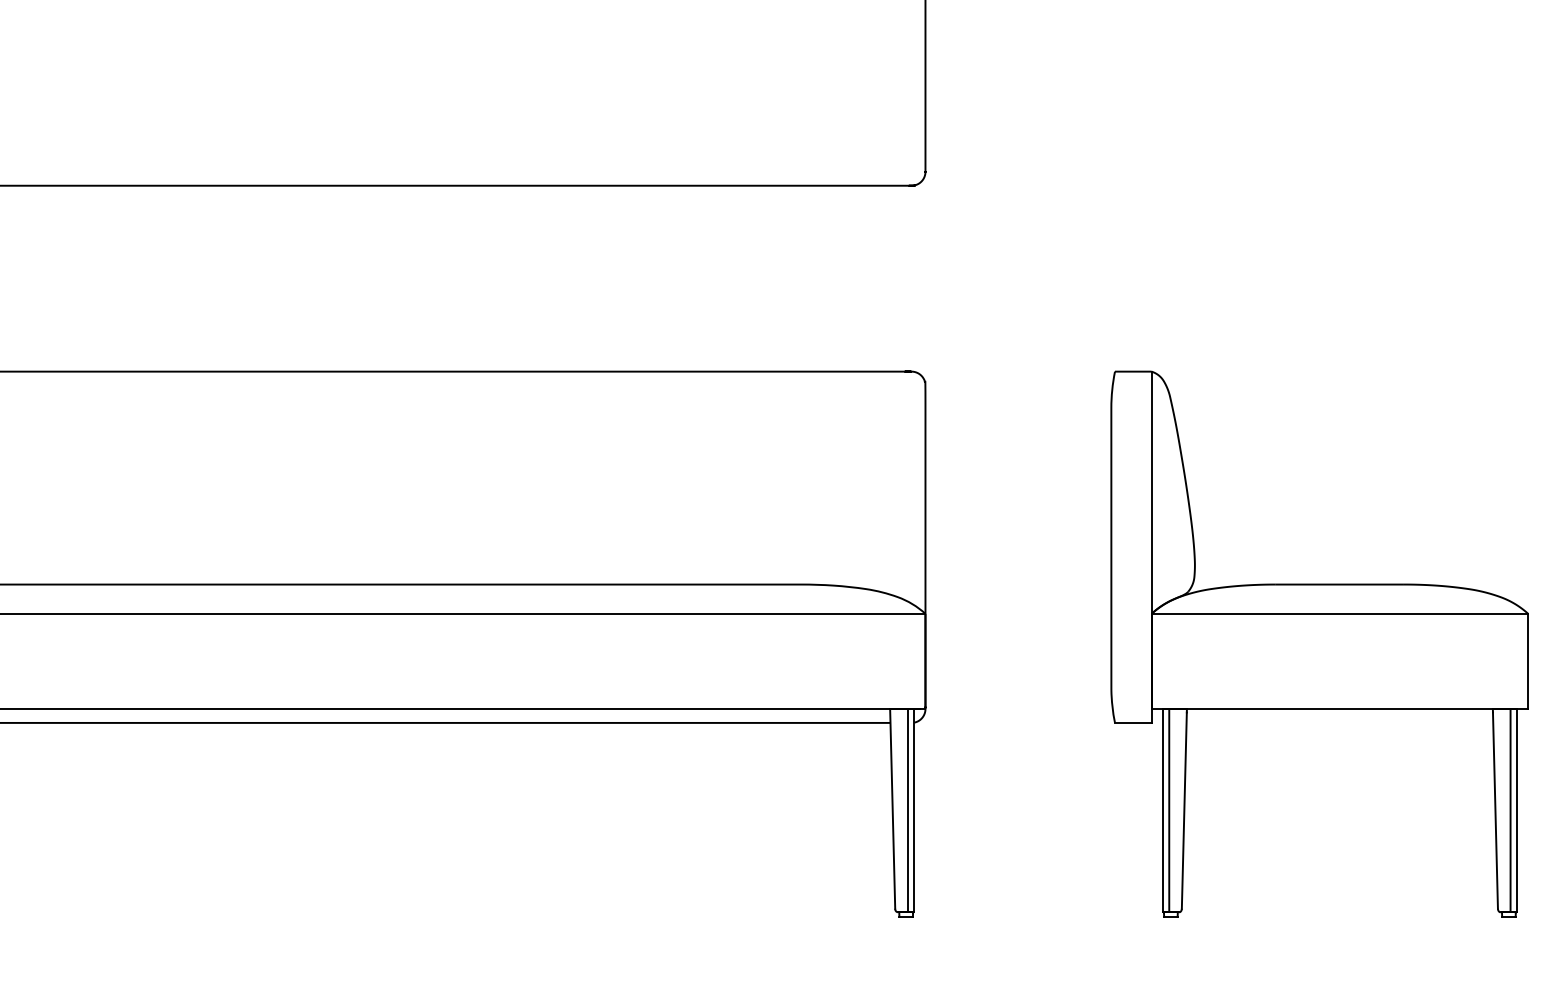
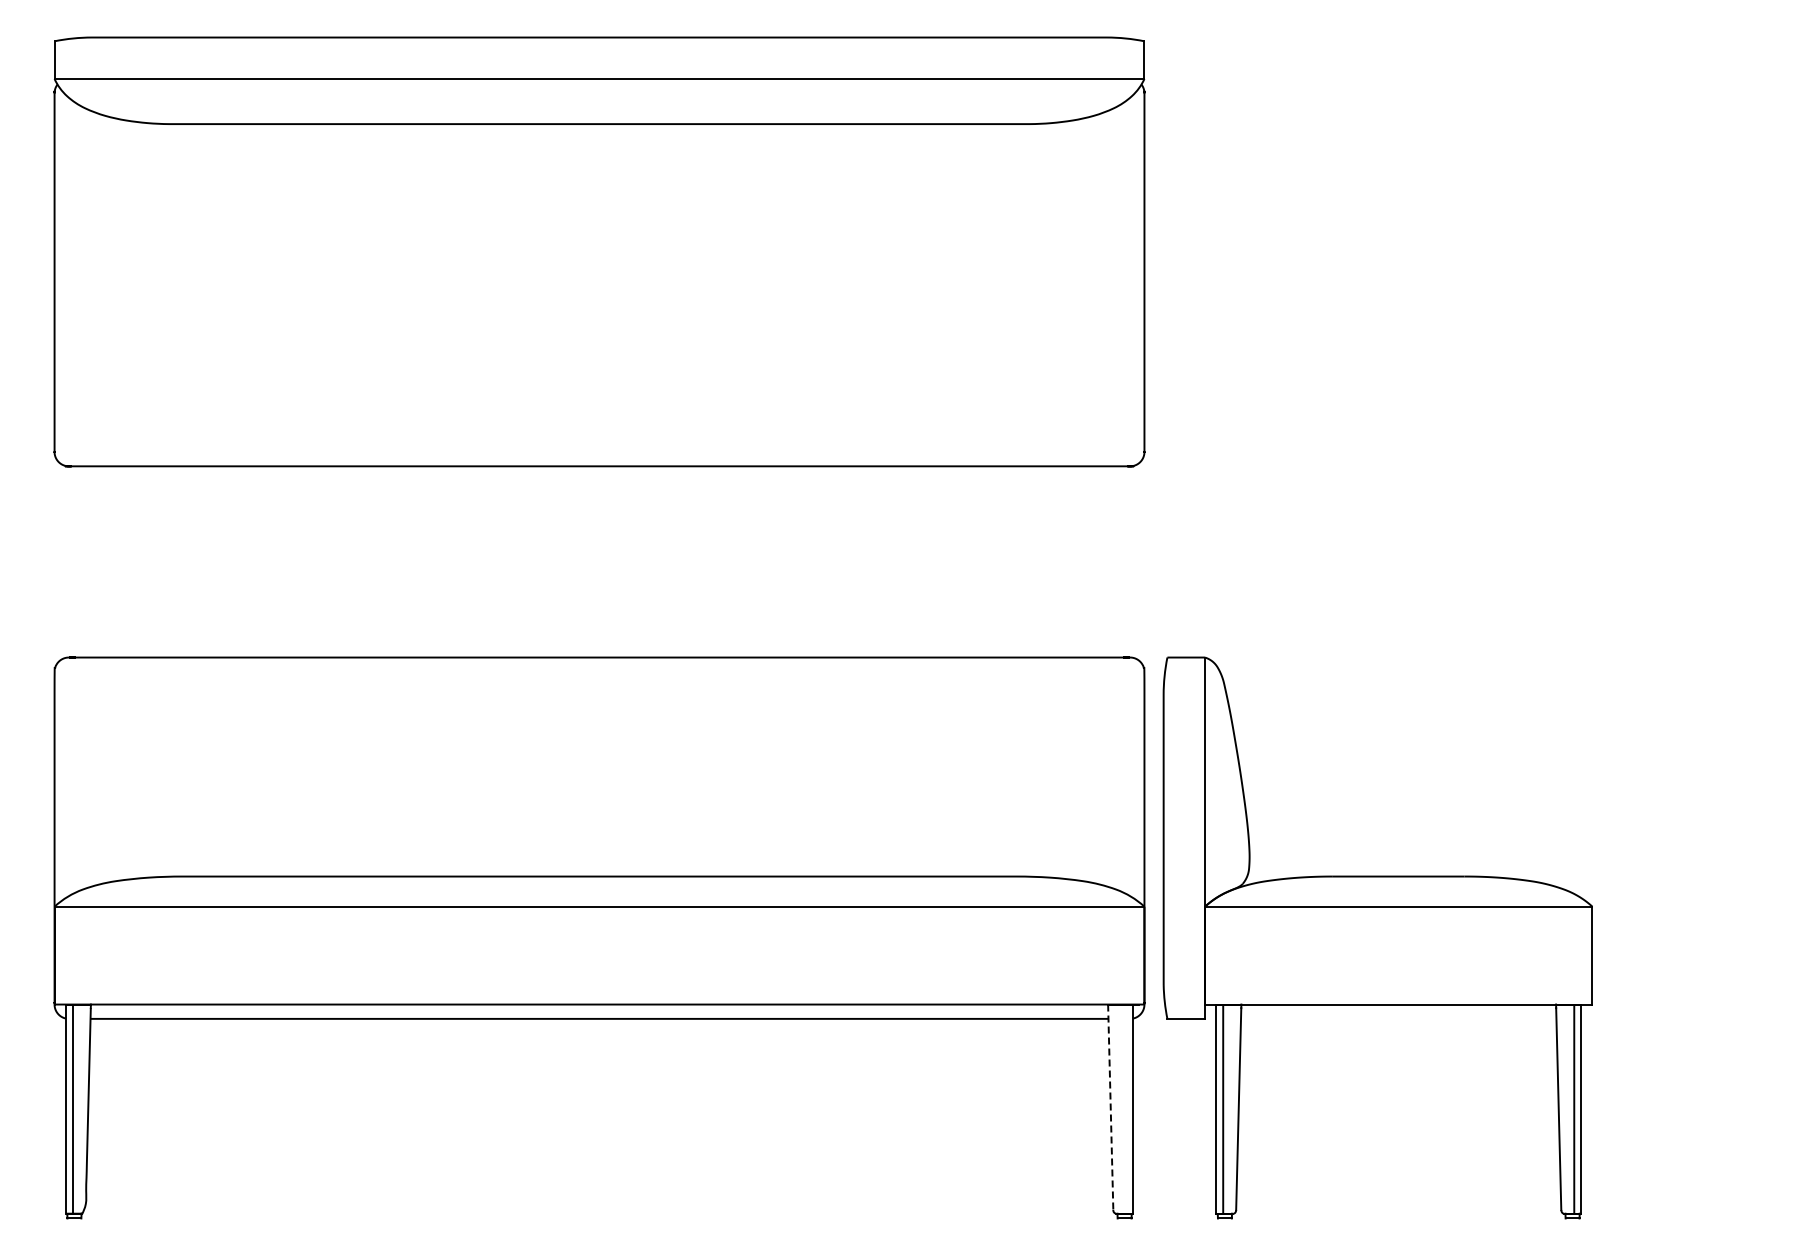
part: (1319, 643) -> (1377, 937), moved
line: (892, 809) -> (1110, 1107), solid -> dashed
line: (908, 810) -> (1126, 1108), removed

